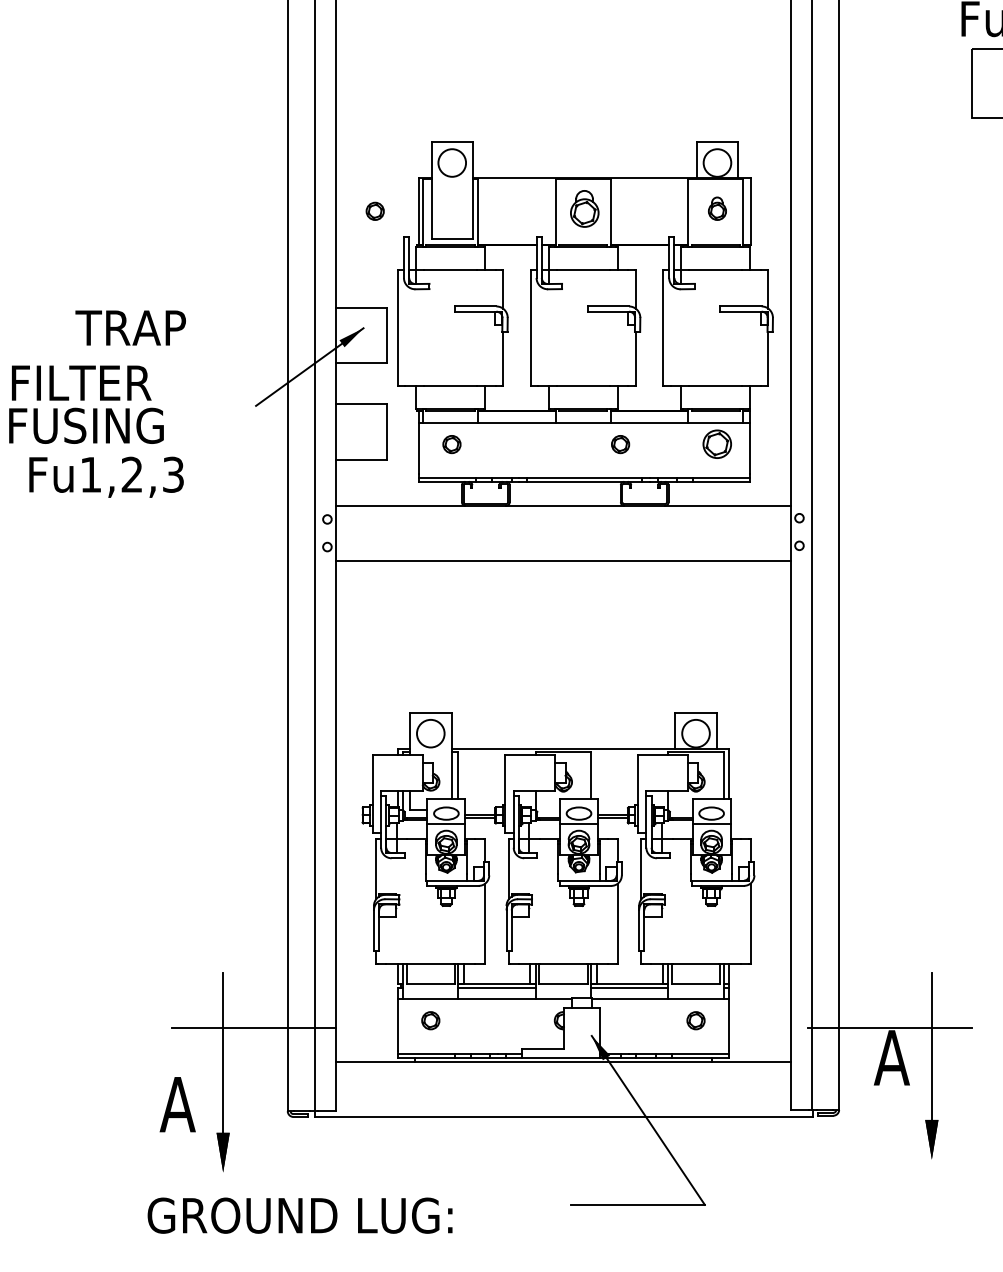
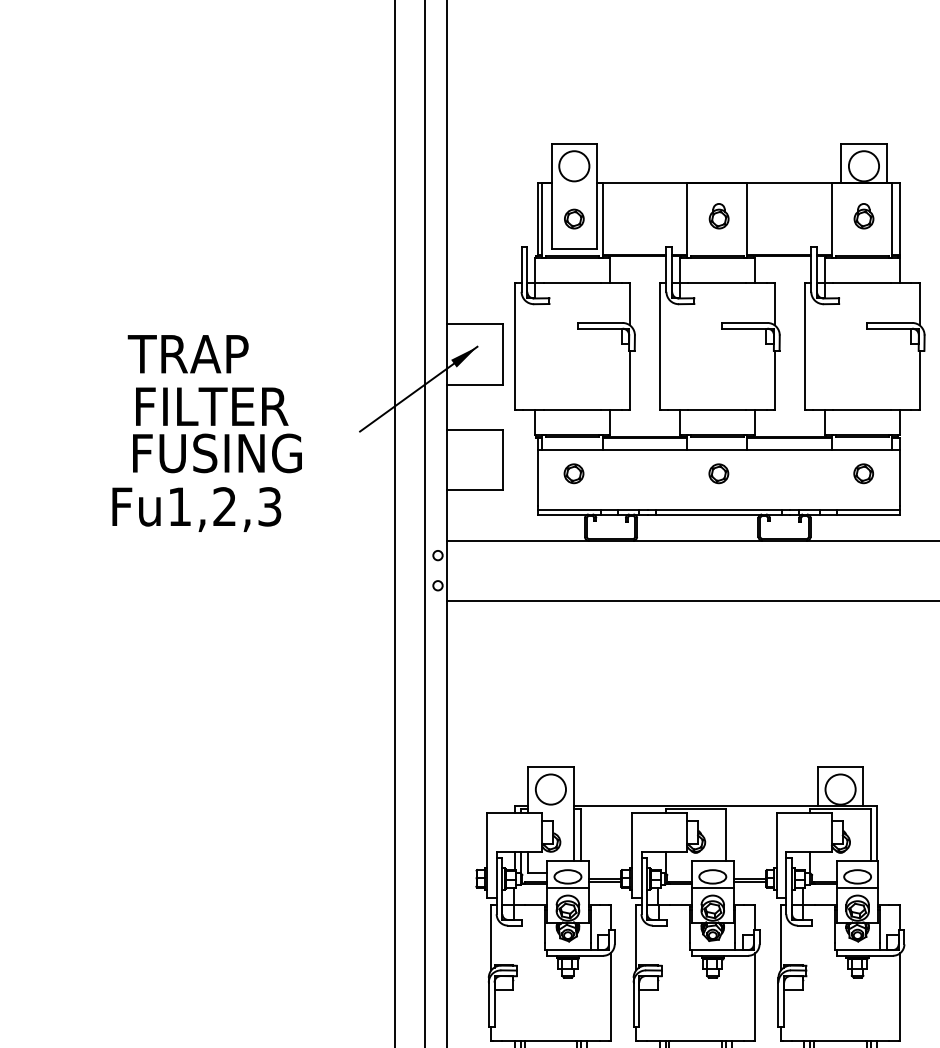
part: (584, 208) -> (718, 215), size x0.62
part: (374, 210) -> (573, 218), moved
text: (130, 327) -> (187, 353), moved
text: (86, 404) -> (217, 430), moved
part: (620, 444) -> (718, 473), moved
part: (716, 444) -> (862, 473), size x0.62

